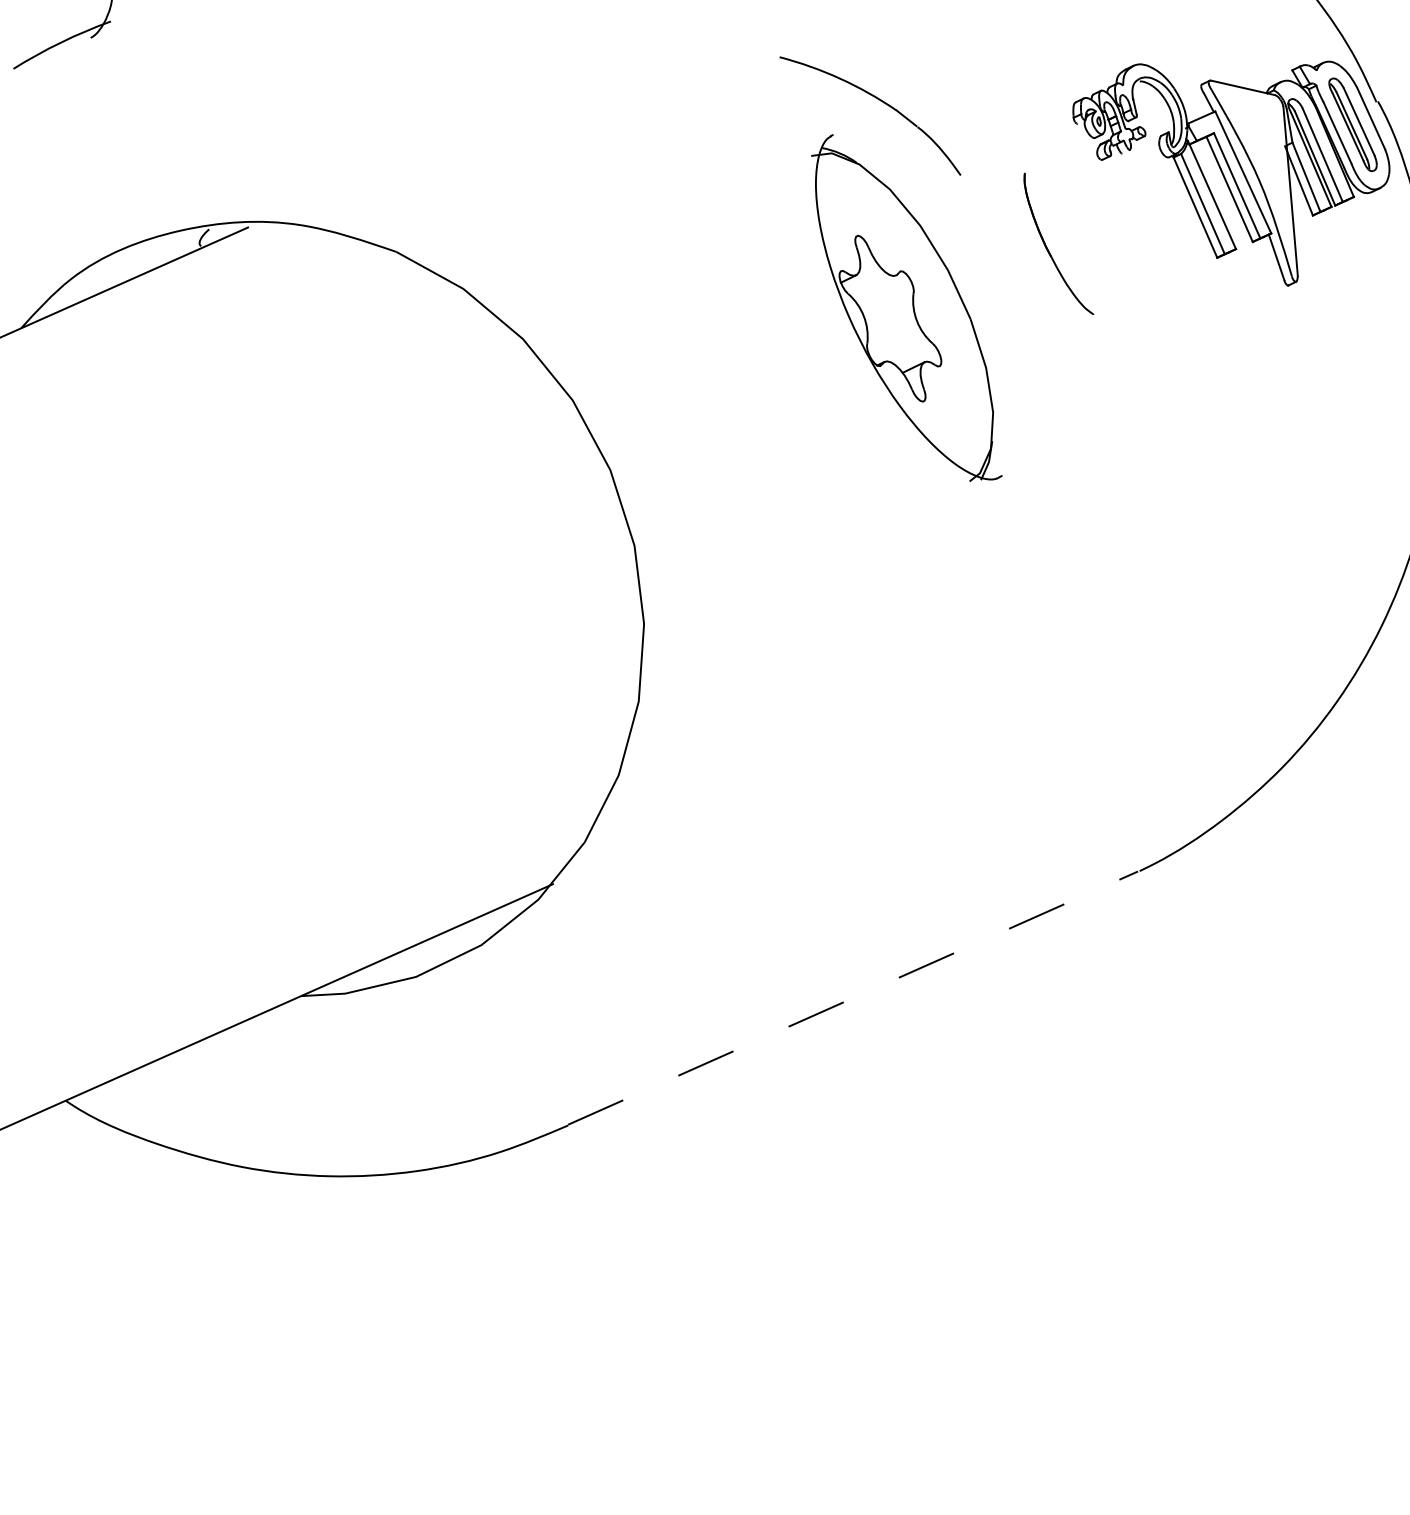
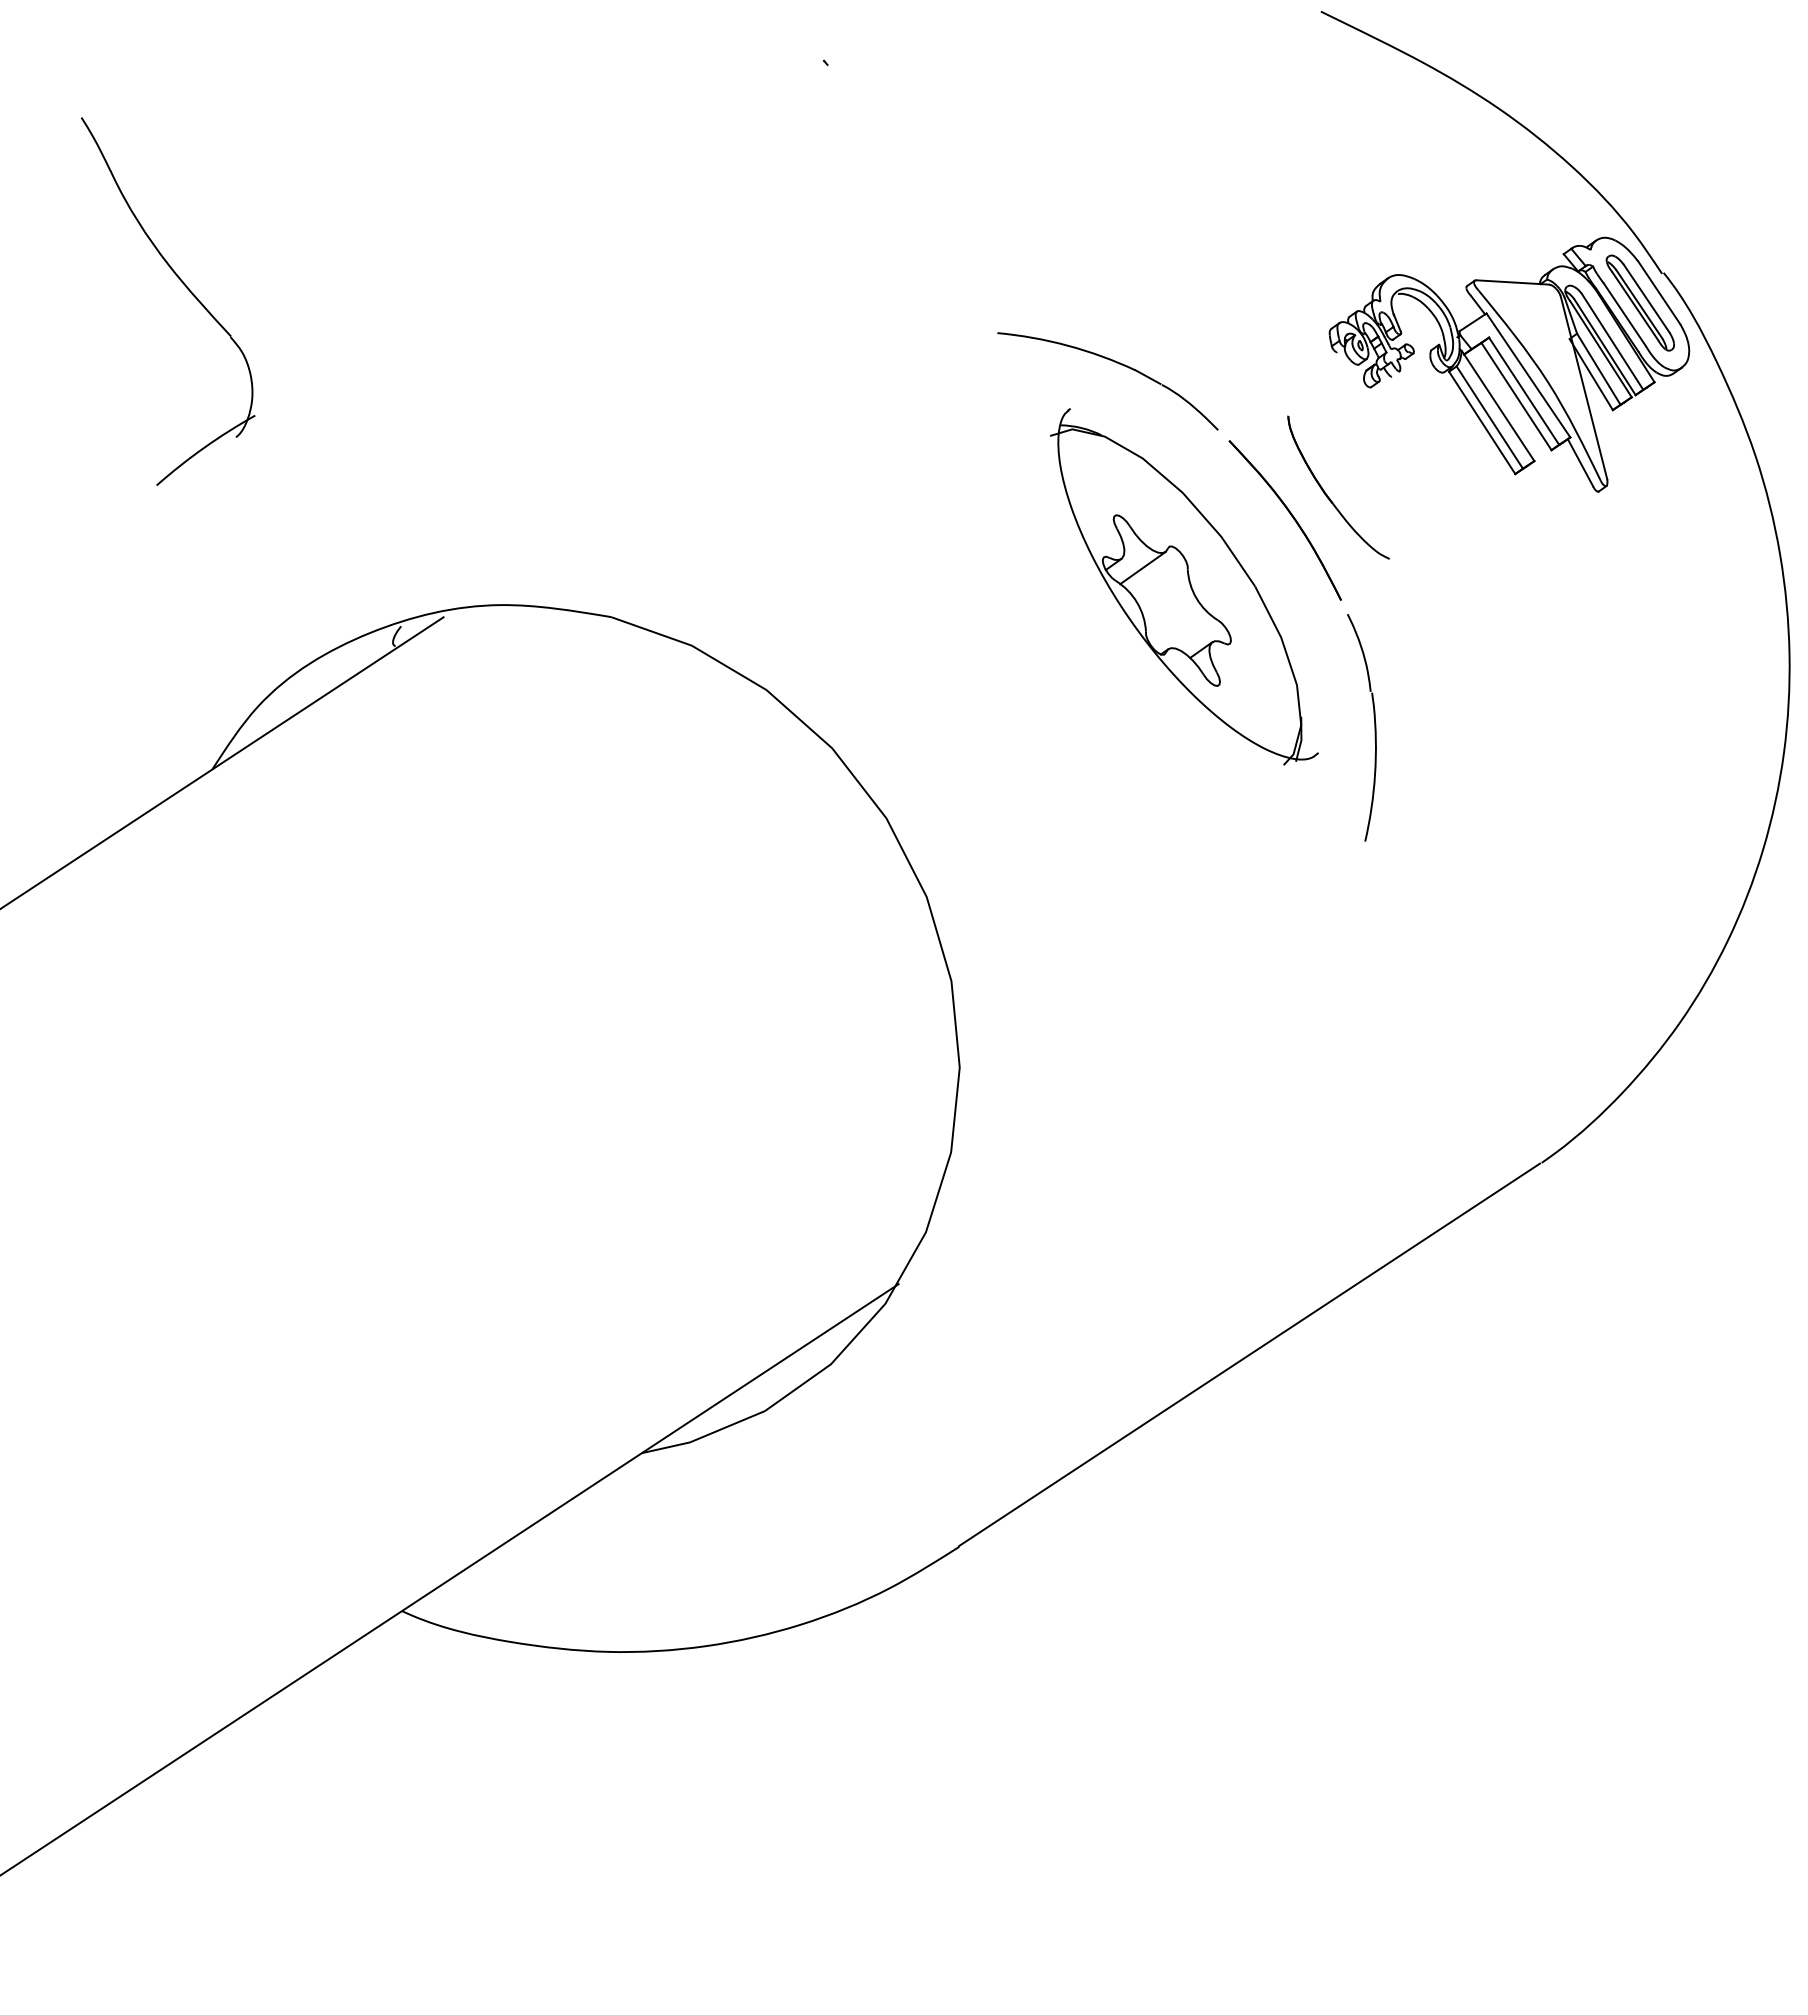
part: (1012, 261) -> (1290, 515), added
line: (873, 286) -> (1142, 568), added
part: (1055, 461) -> (1374, 727), added
line: (853, 997) -> (1249, 1354), dashed -> solid

